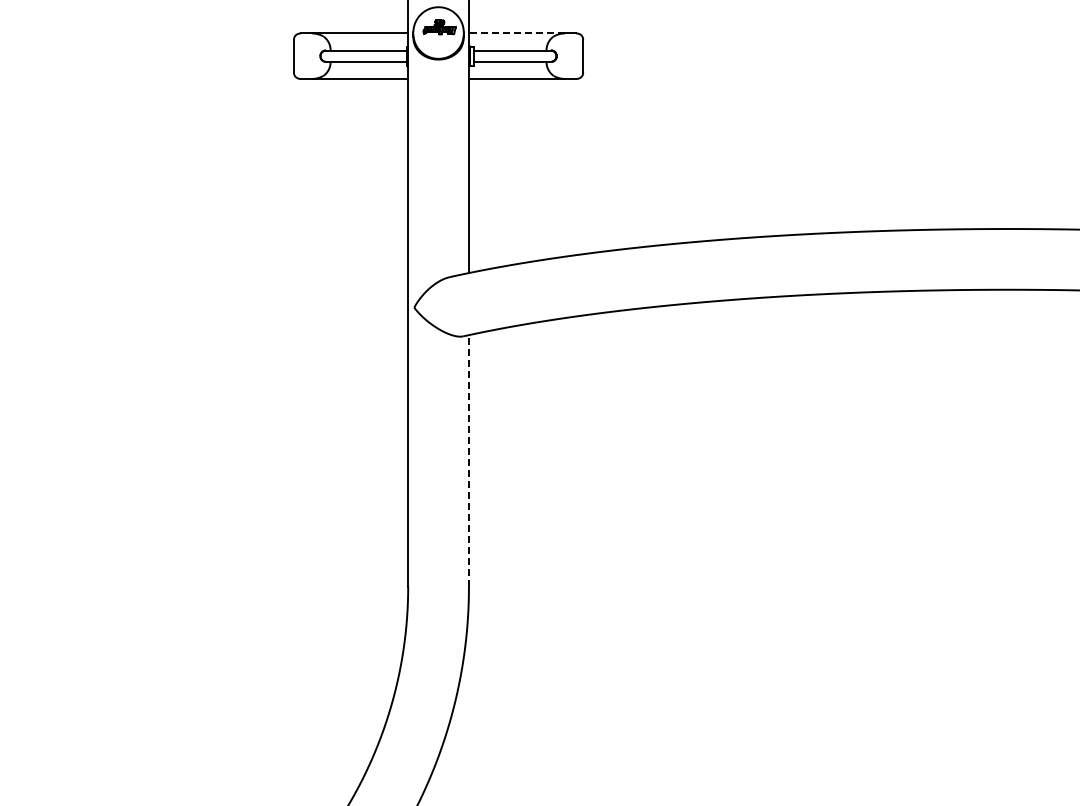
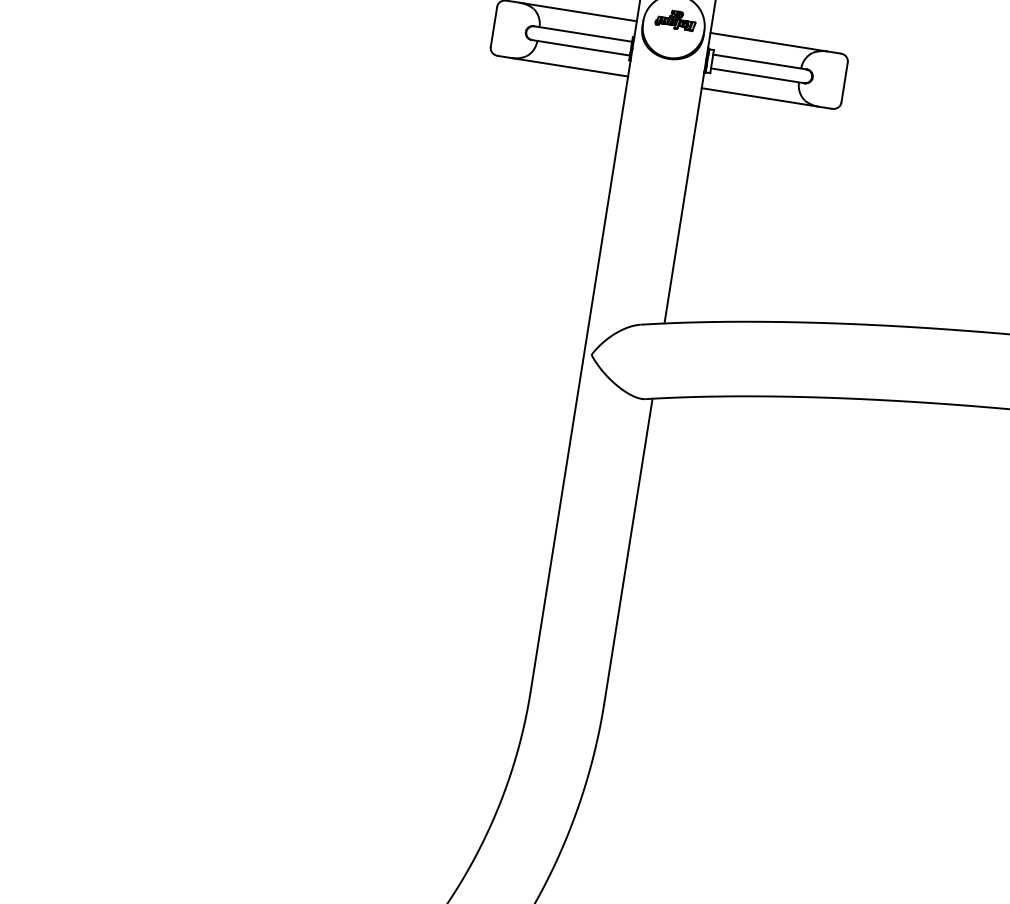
line: (516, 33) -> (768, 42), dashed -> solid
line: (468, 460) -> (627, 550), dashed -> solid

